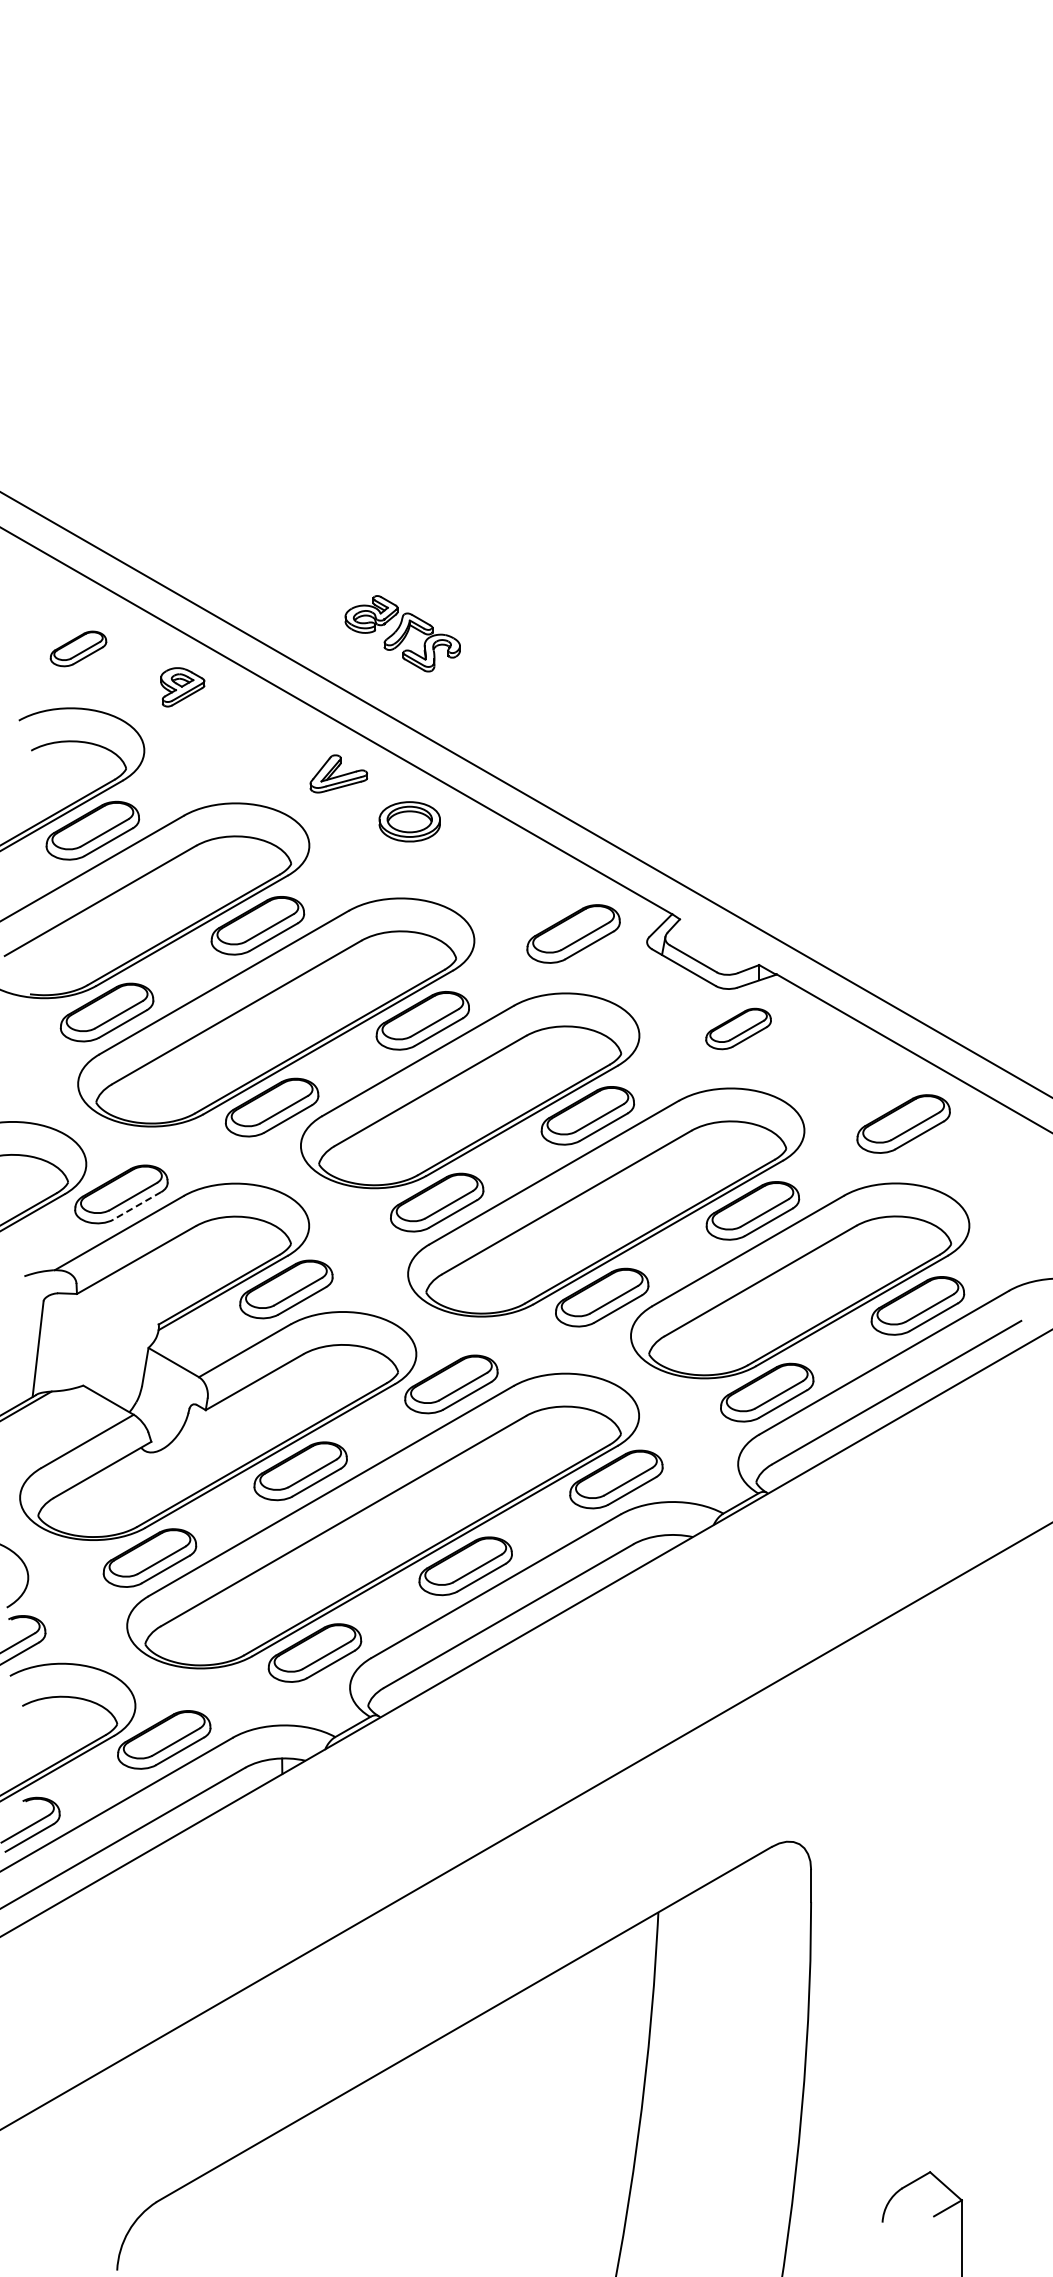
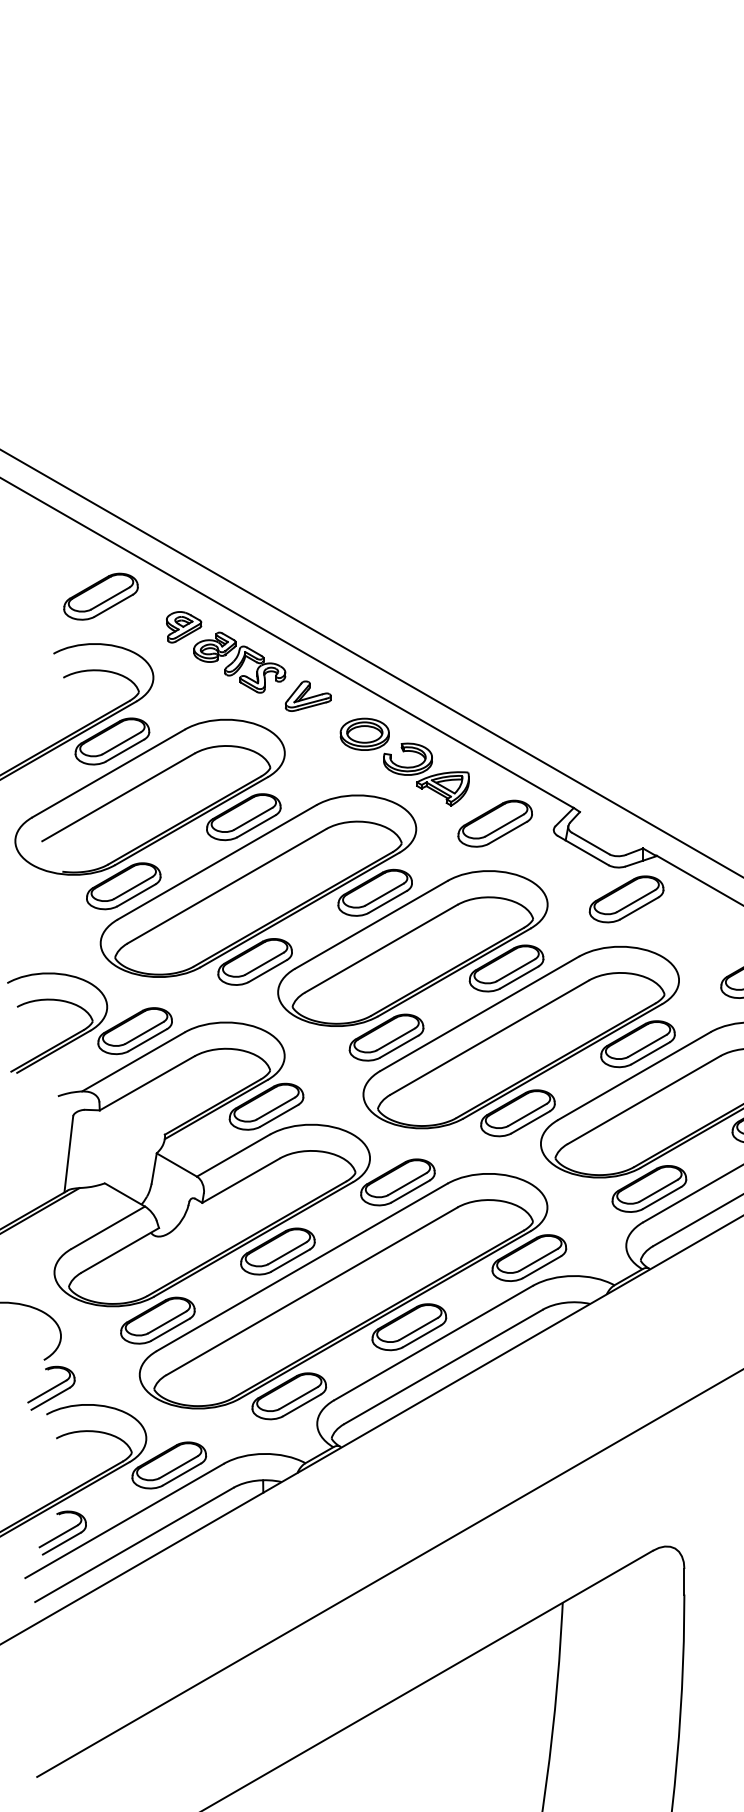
part: (402, 633) -> (239, 662), moved
part: (78, 648) -> (100, 596), size x1.67
part: (486, 872) -> (425, 774), added
part: (738, 1028) -> (626, 898), size x1.43
line: (136, 1206) -> (147, 1040), dashed -> solid

